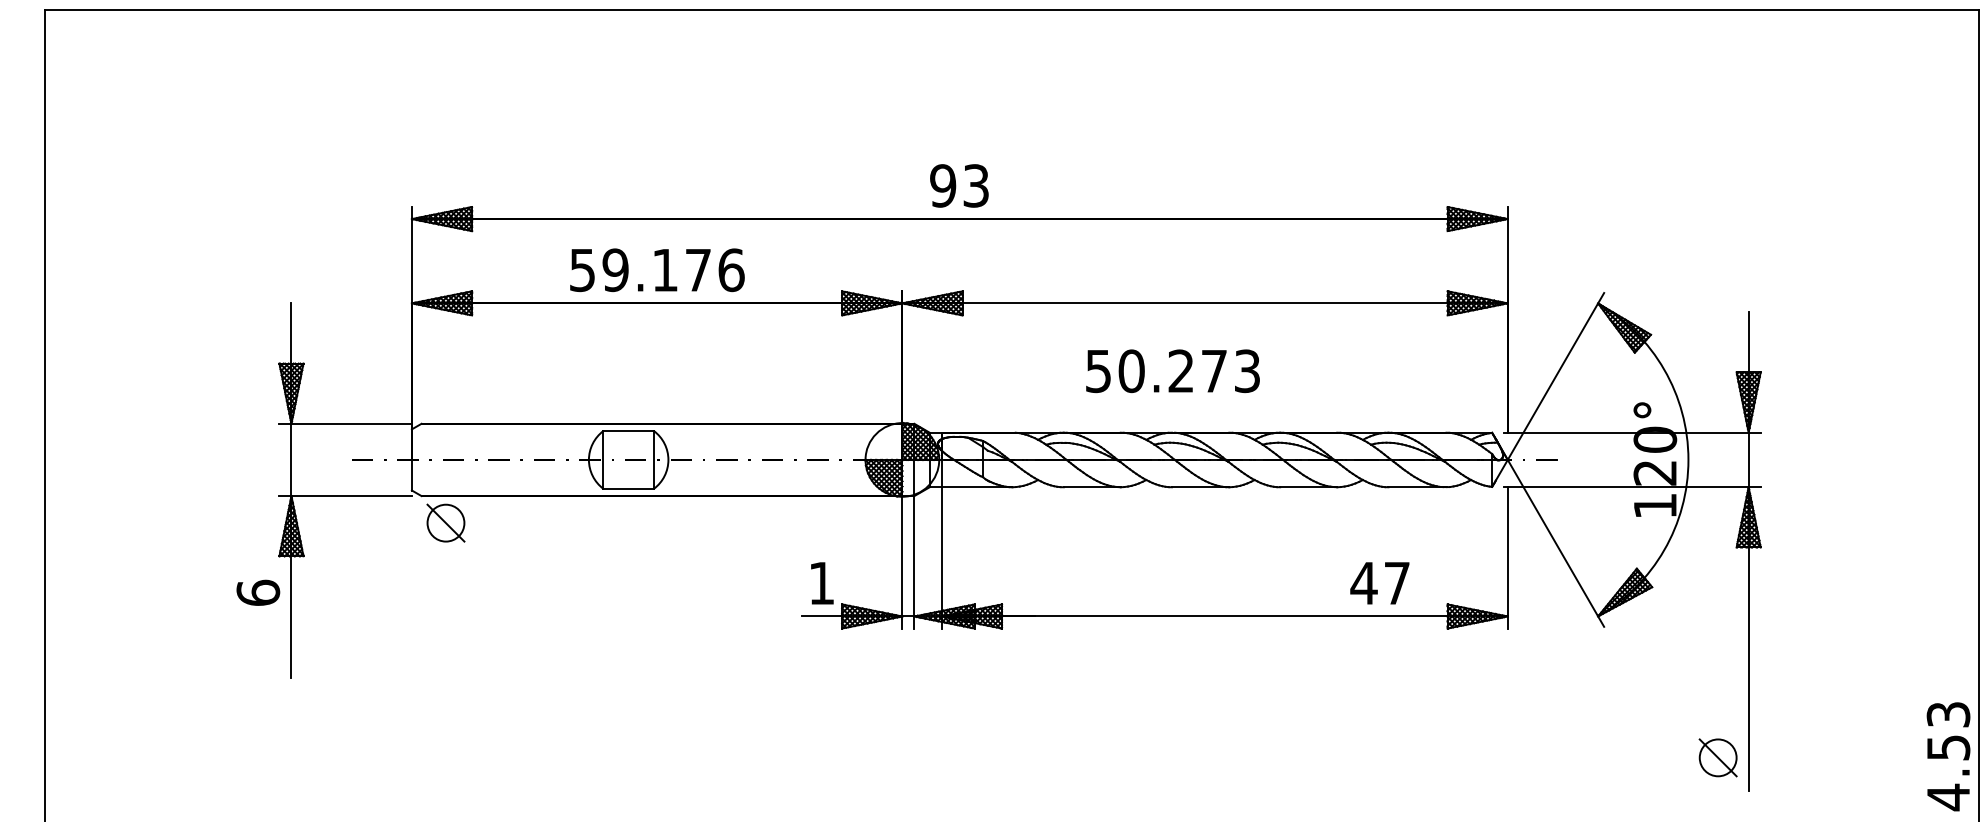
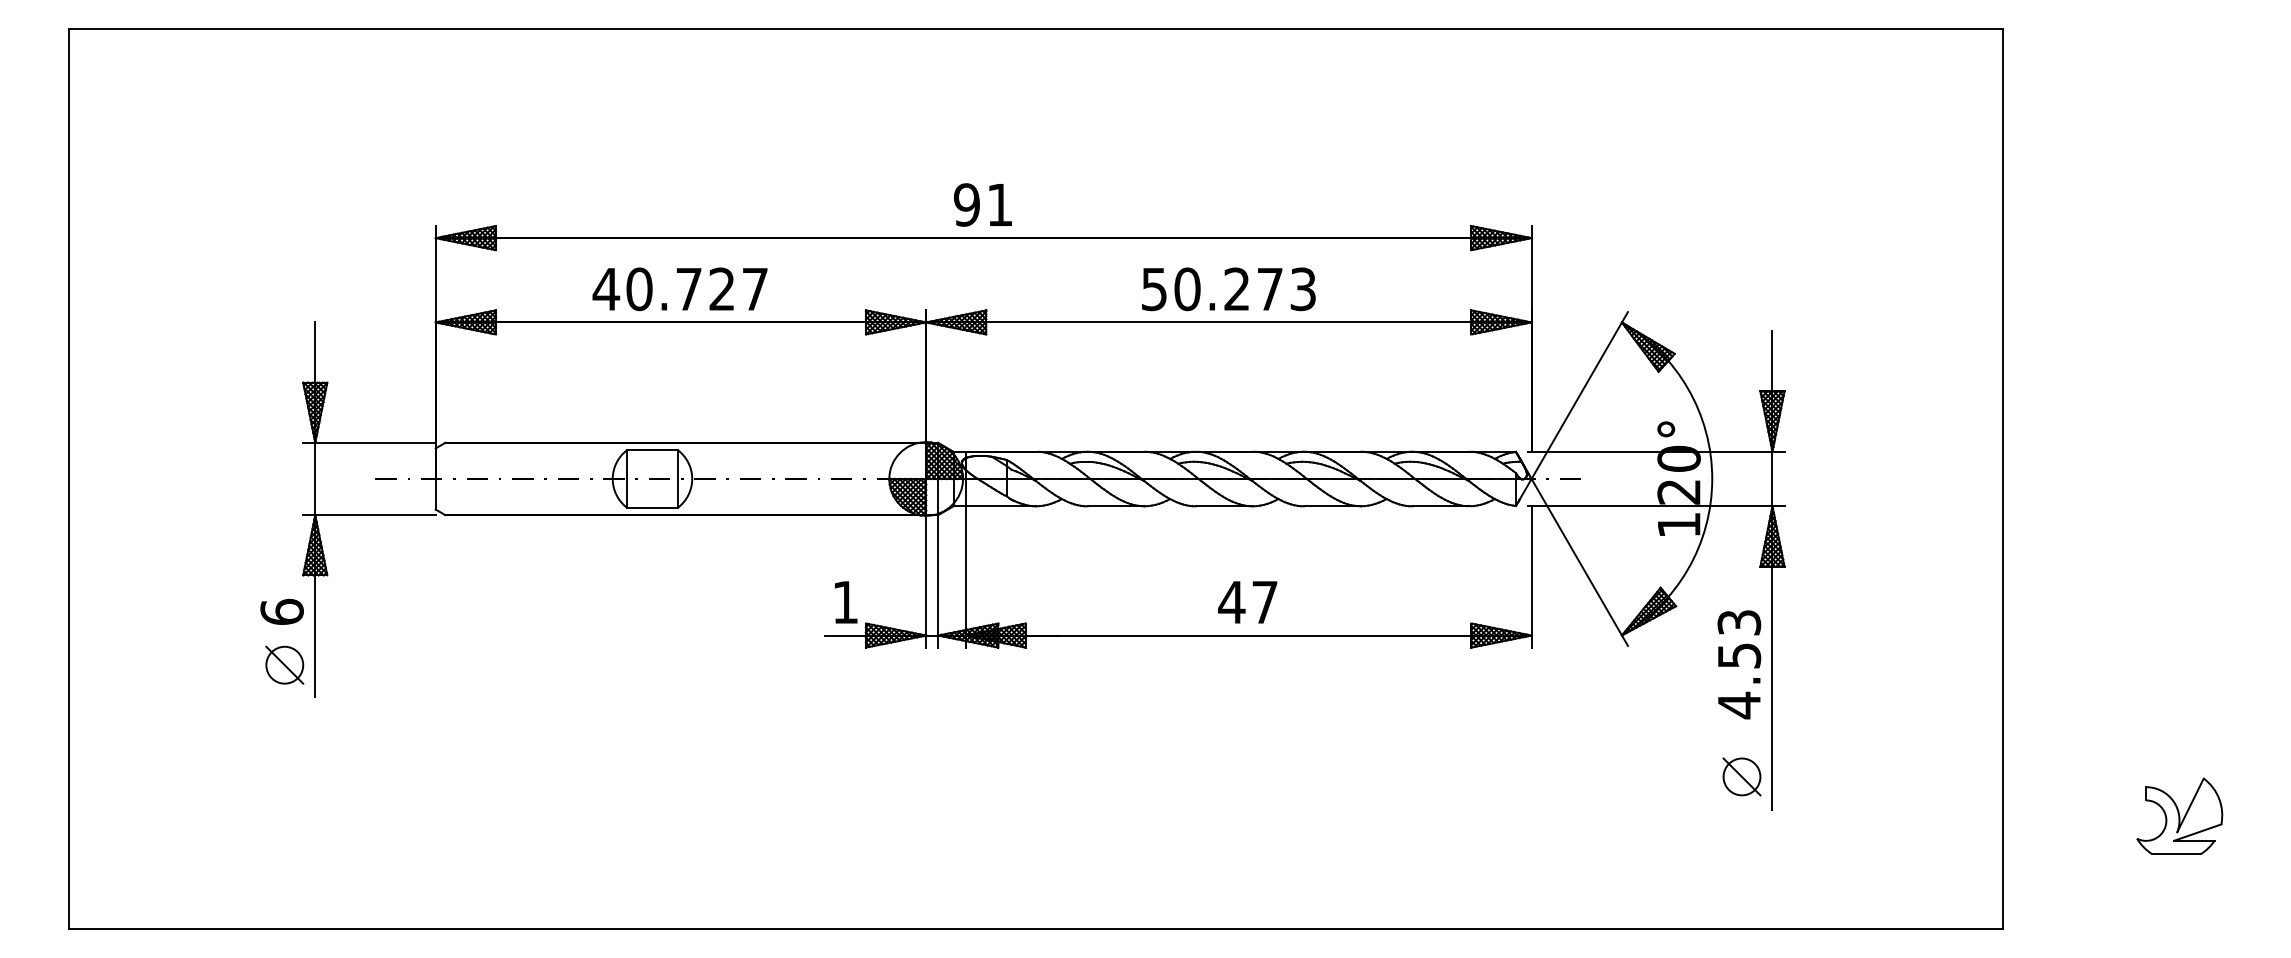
text: (975, 185) -> (999, 204), 93 -> 91
text: (656, 270) -> (680, 289), 59.176 -> 40.727
text: (1172, 371) -> (1228, 289), moved
part: (445, 522) -> (284, 664), moved
text: (1379, 583) -> (1247, 602), moved
text: (1948, 756) -> (1739, 664), moved

